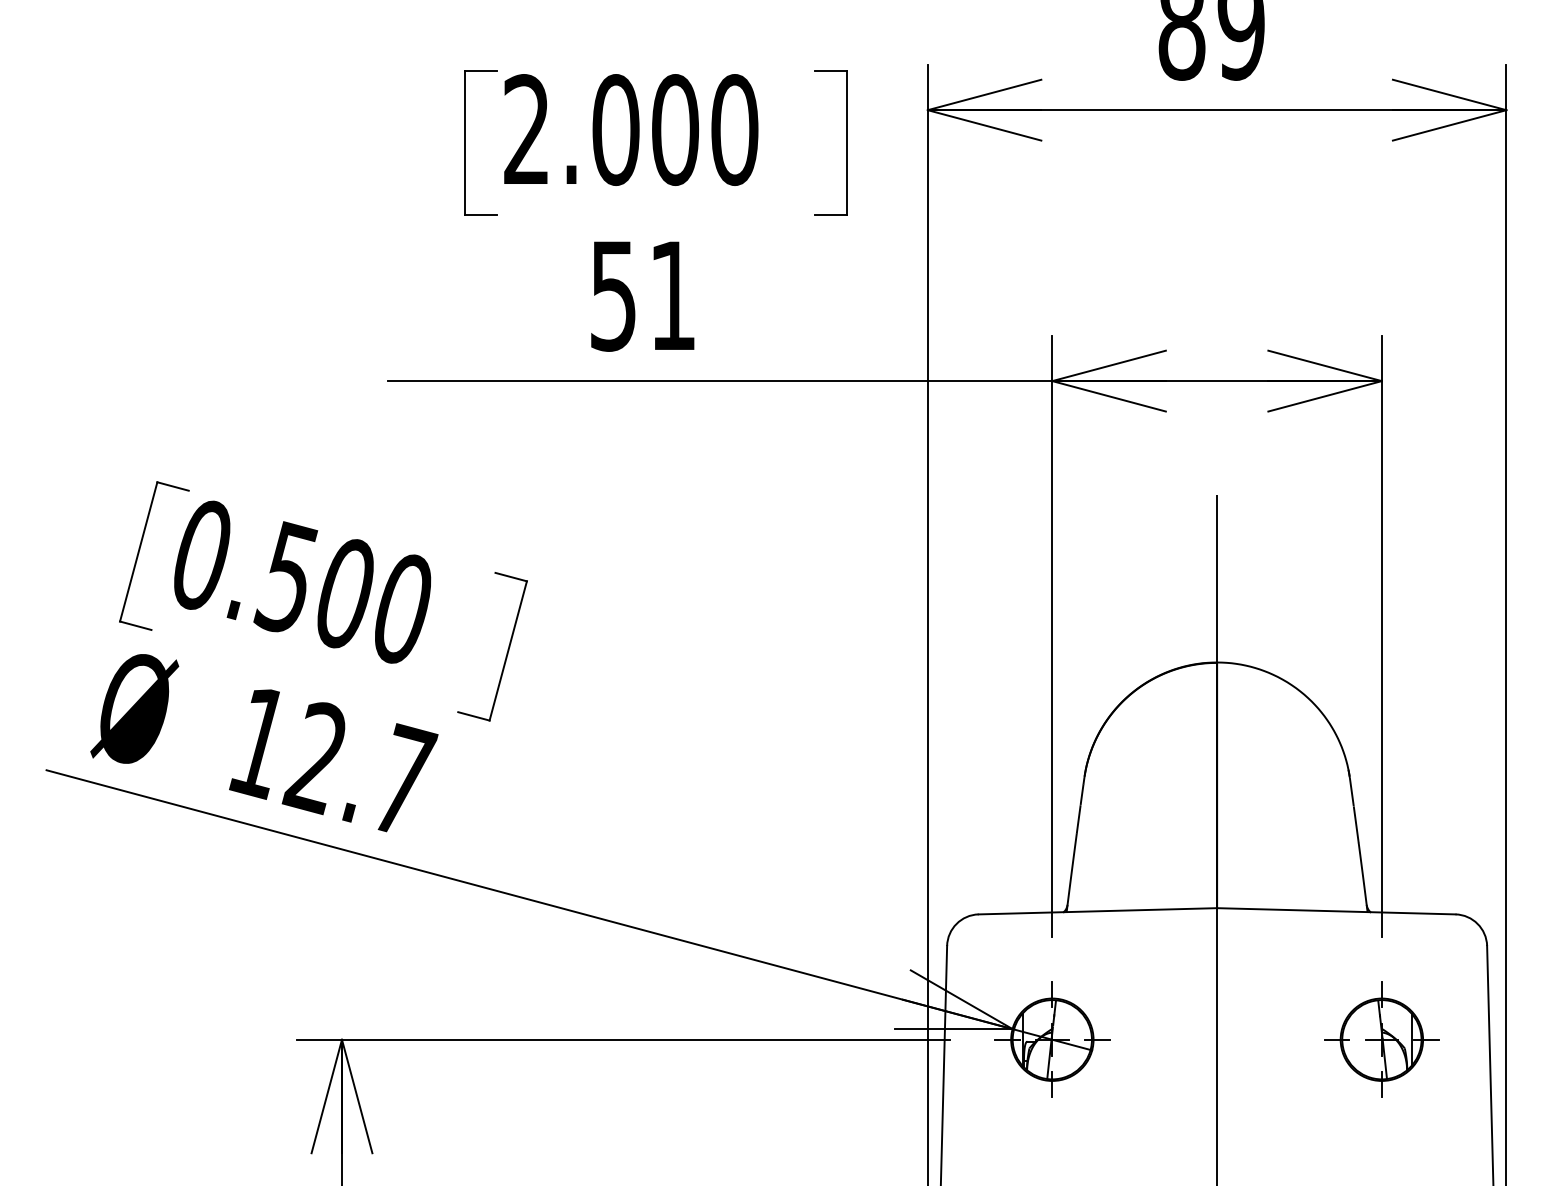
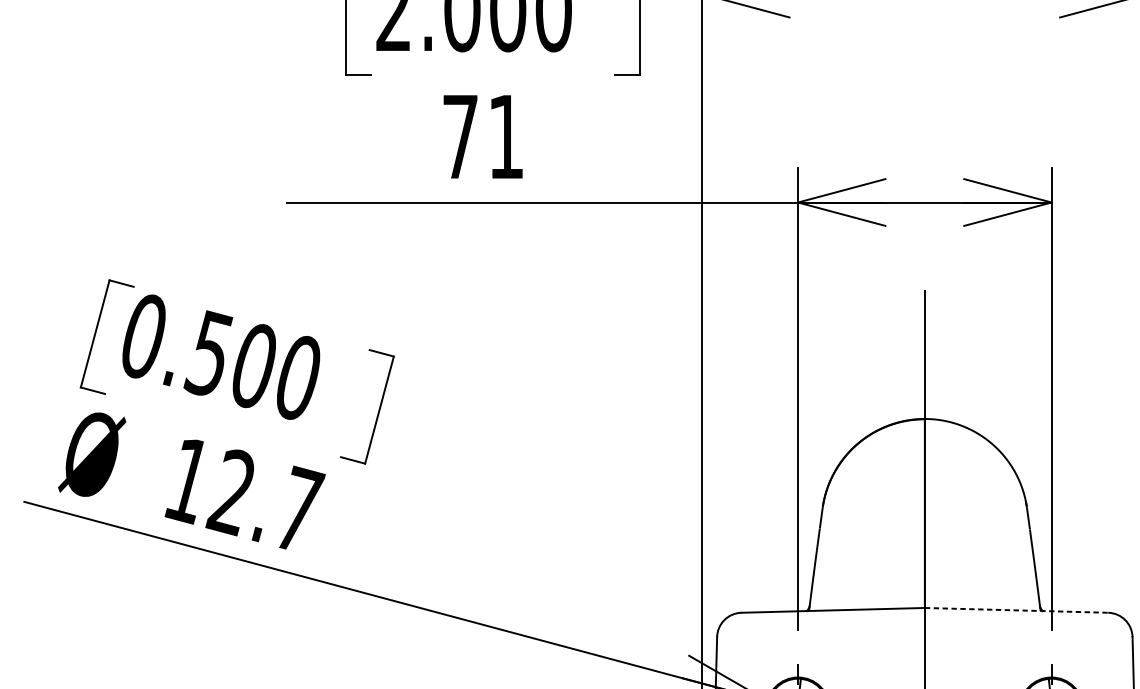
text: (613, 296) -> (460, 137), 51 -> 71
line: (1336, 911) -> (1016, 610), solid -> dashed

